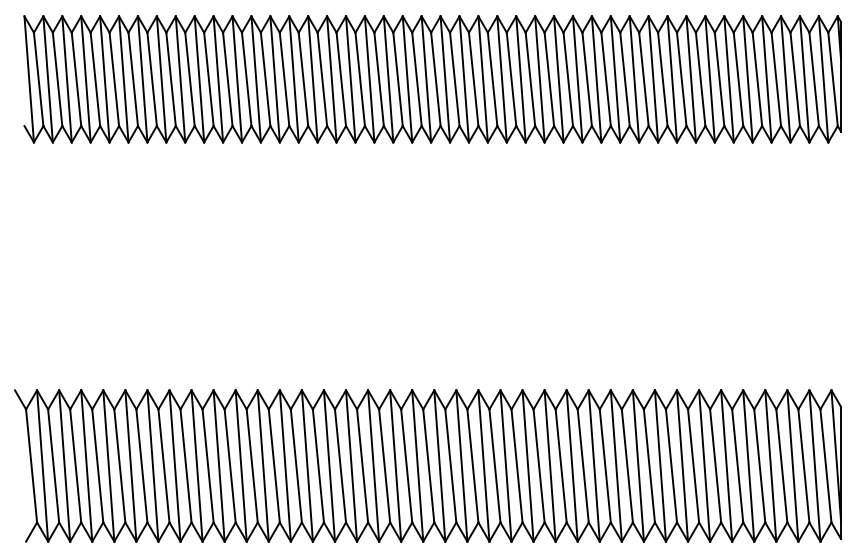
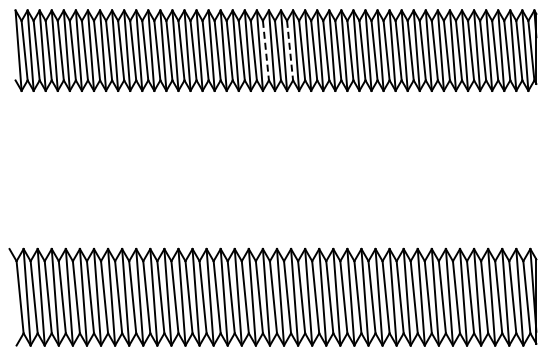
line: (416, 79) -> (265, 50), solid -> dashed
line: (455, 79) -> (290, 50), solid -> dashed

